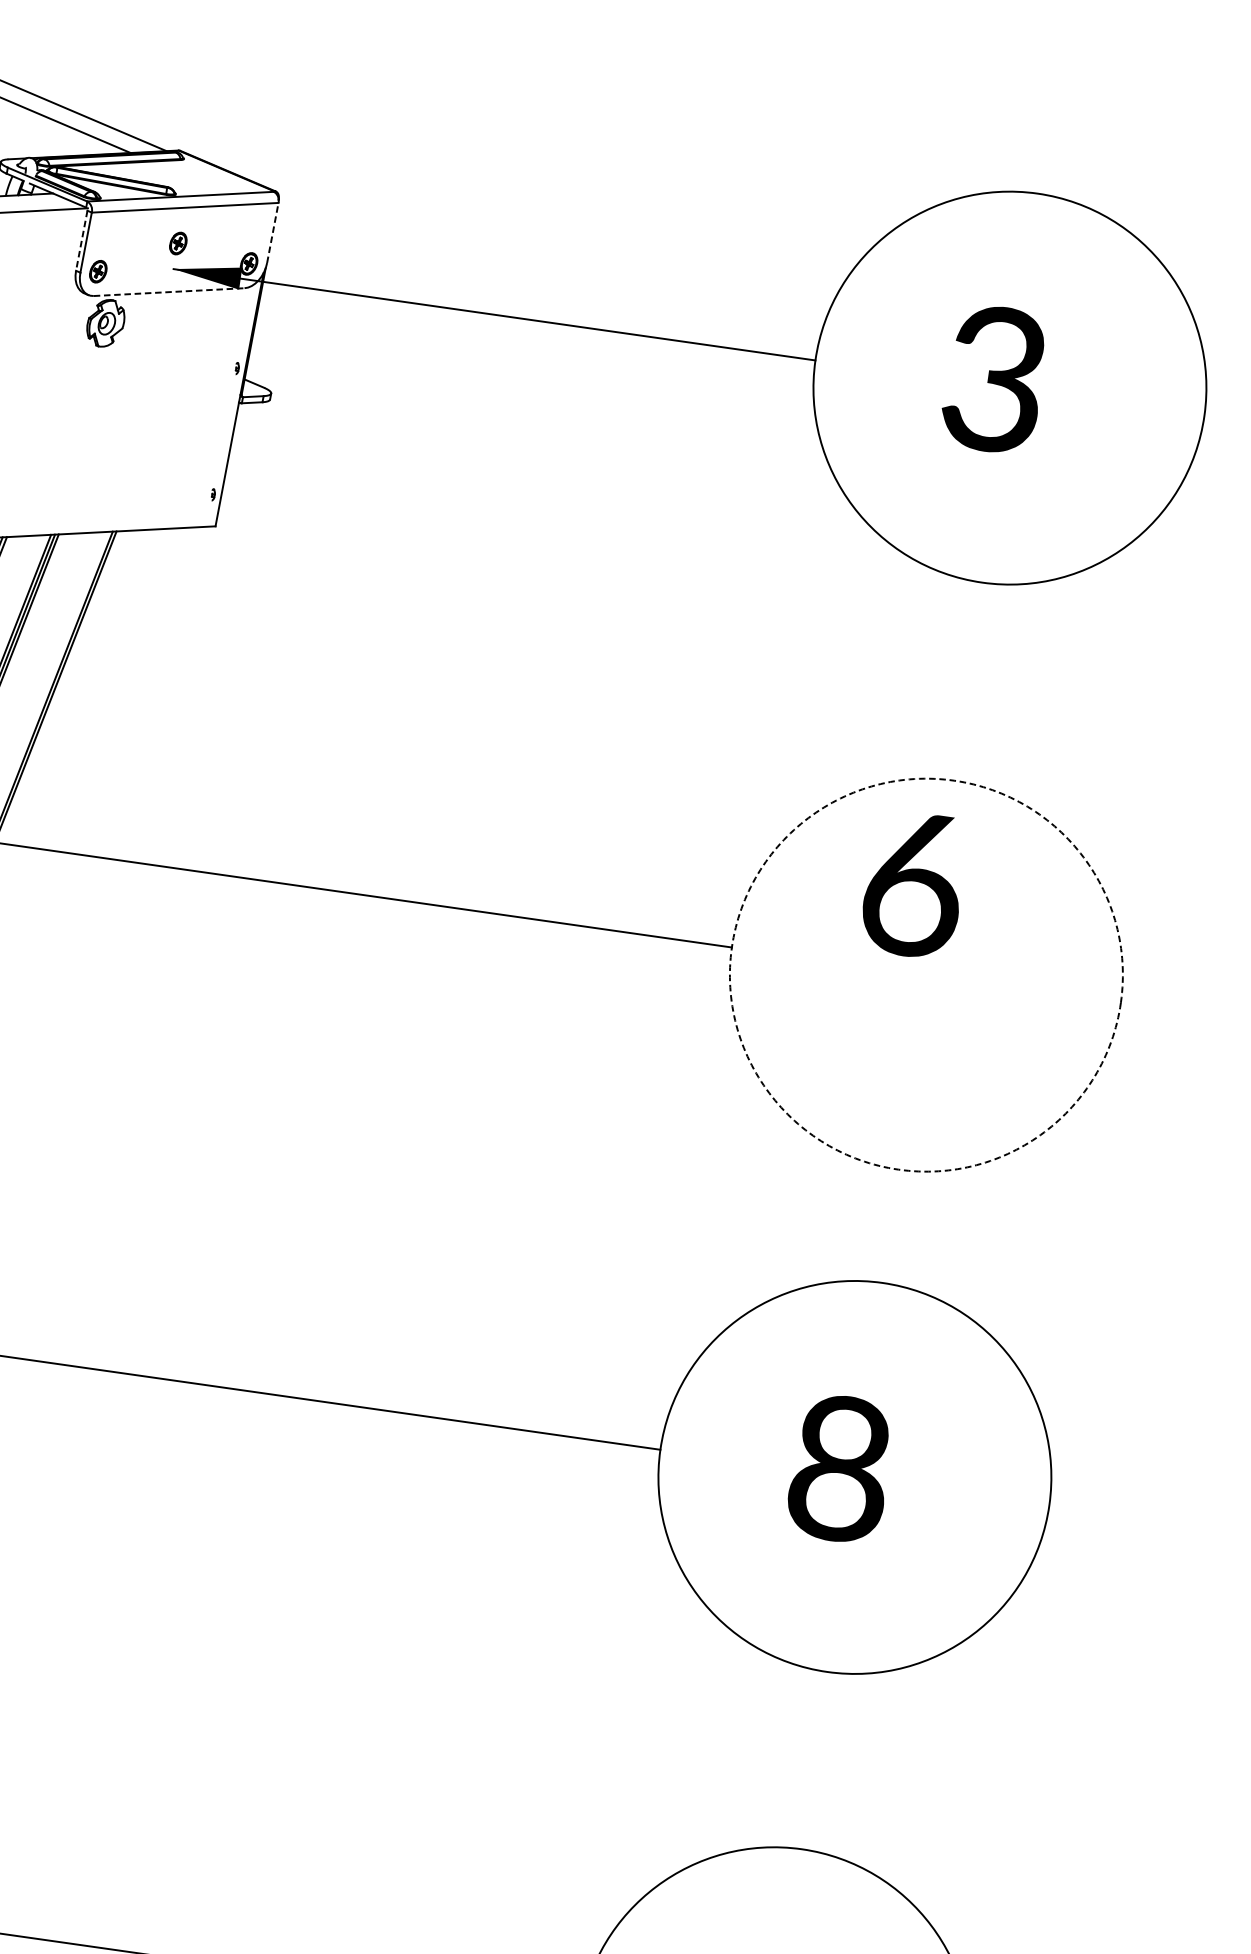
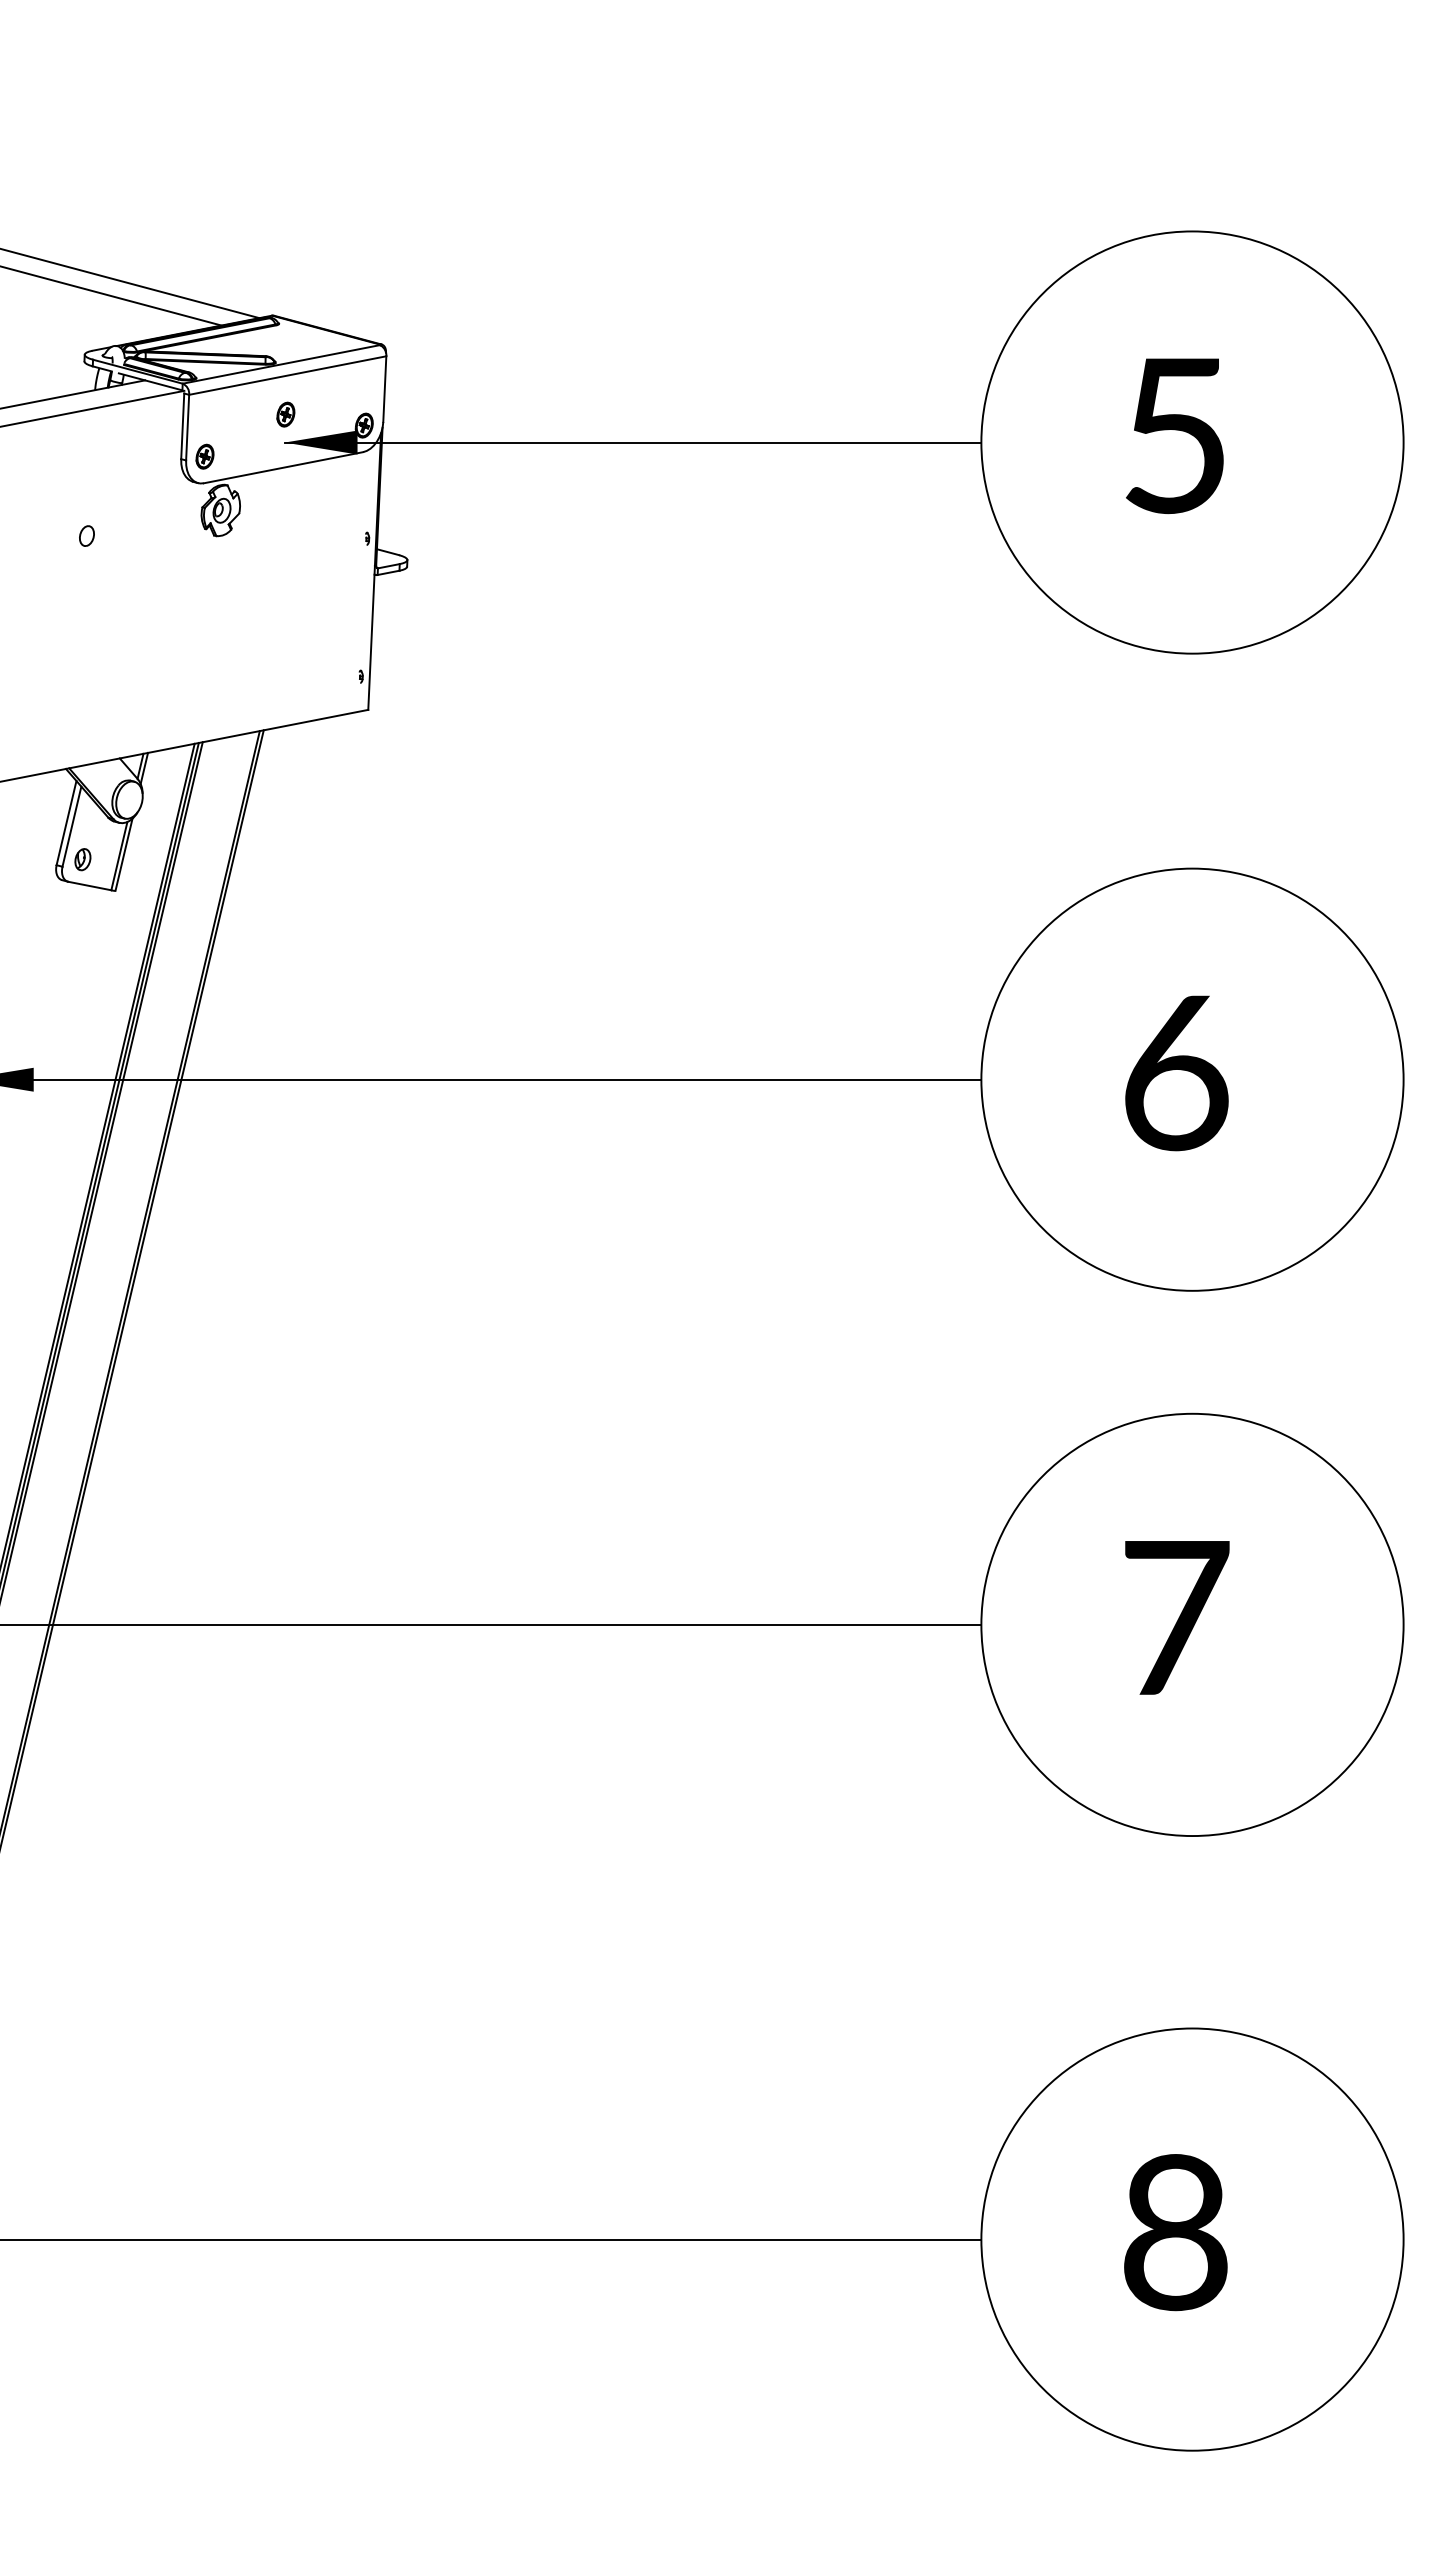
line: (272, 233) -> (384, 389), dashed -> solid
line: (81, 240) -> (182, 426), dashed -> solid
line: (169, 291) -> (283, 467), dashed -> solid
text: (994, 379) -> (1174, 435), 3 -> 5
text: (913, 884) -> (1176, 1073), moved
circle: (926, 974) -> (1192, 1079), dashed -> solid
text: (841, 1468) -> (1176, 1617), 8 -> 7

